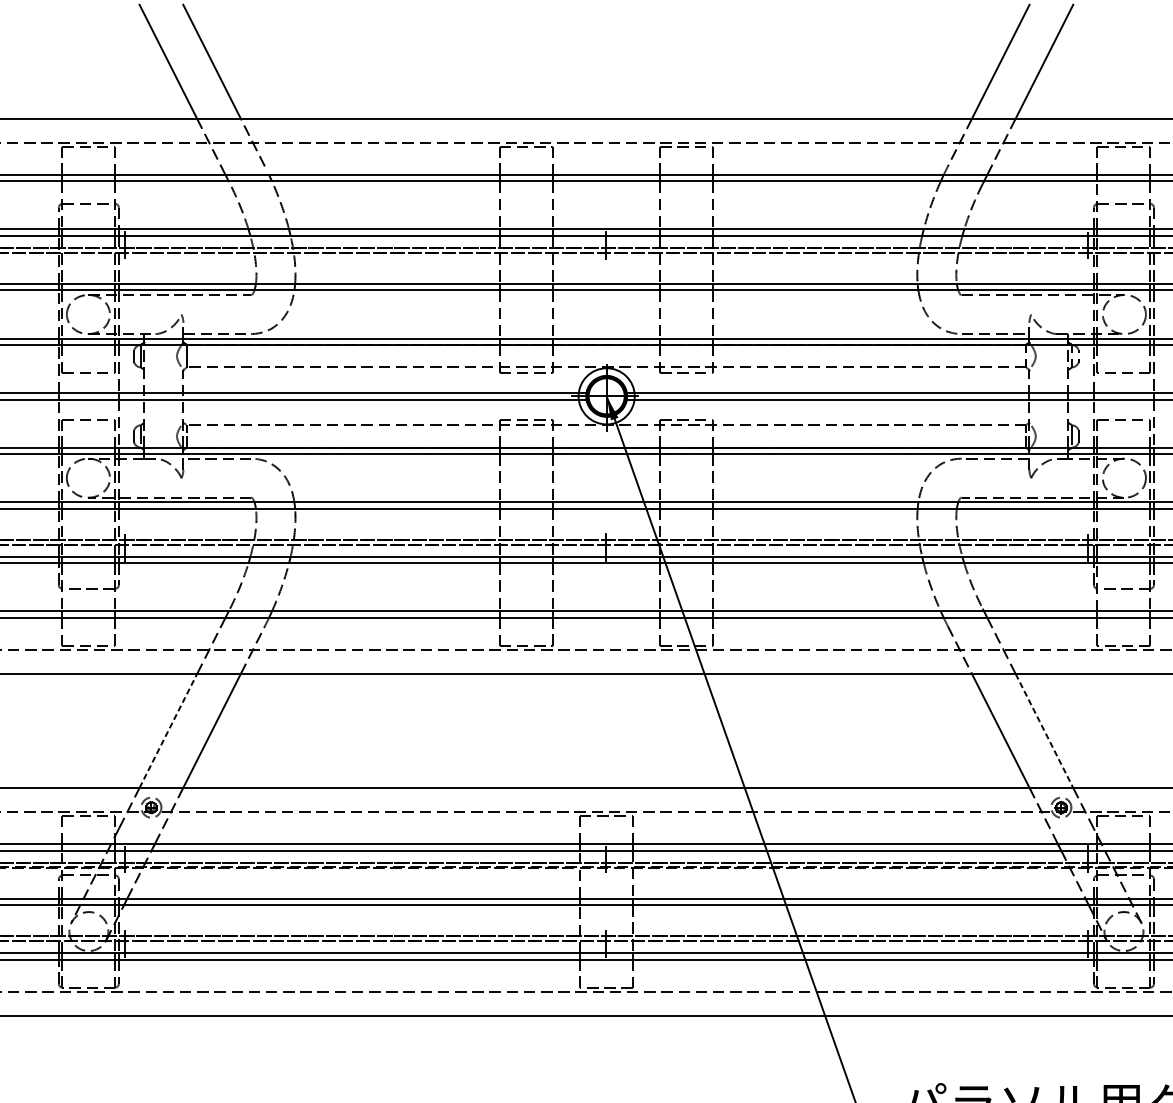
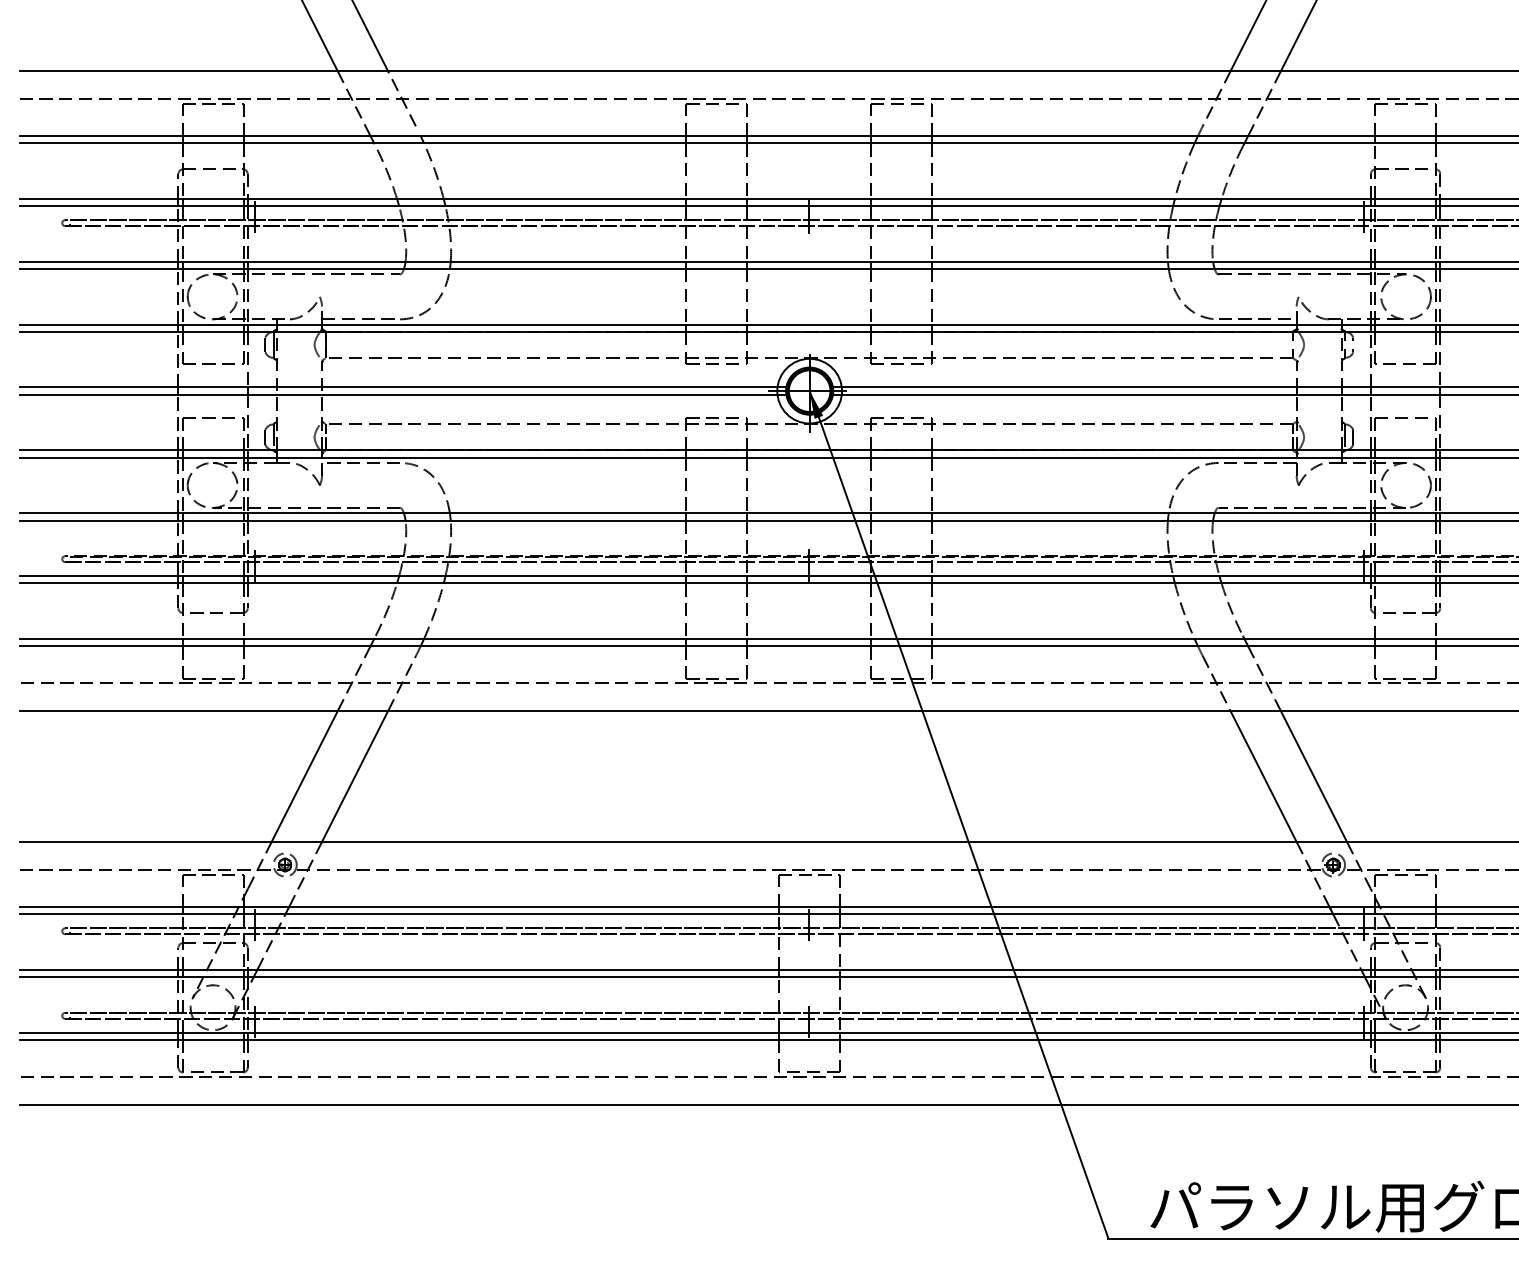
line: (168, 730) -> (304, 776), dashed -> solid
line: (1044, 730) -> (1314, 776), dashed -> solid

